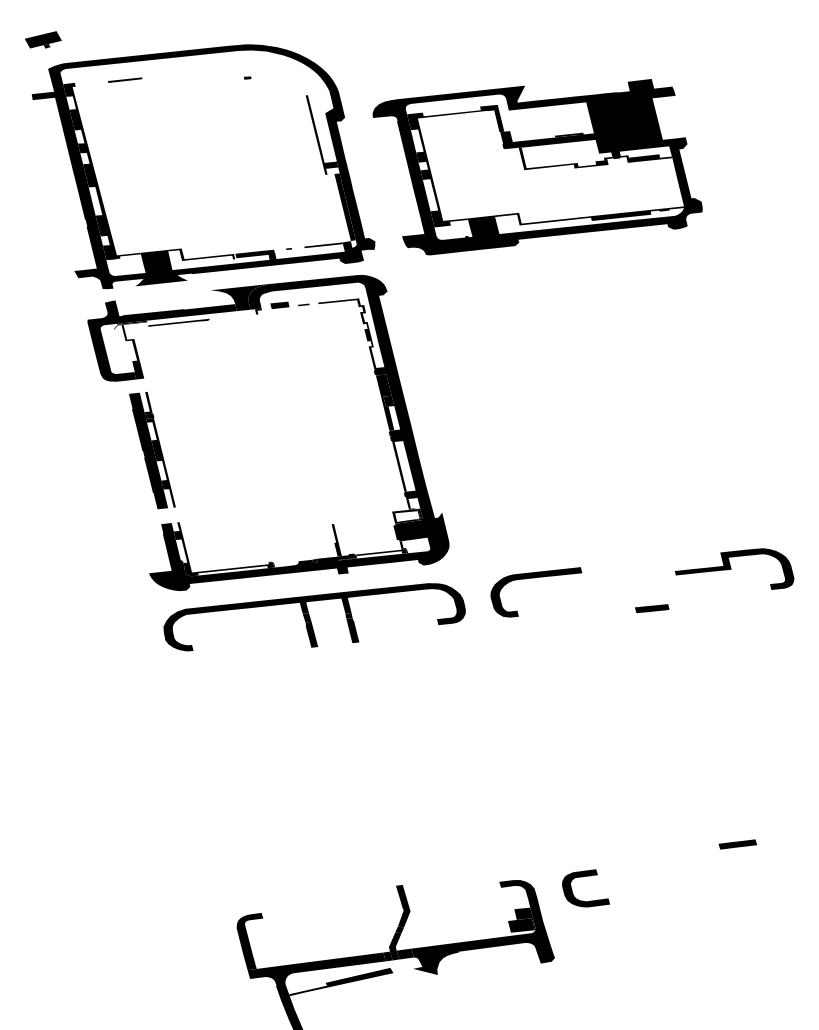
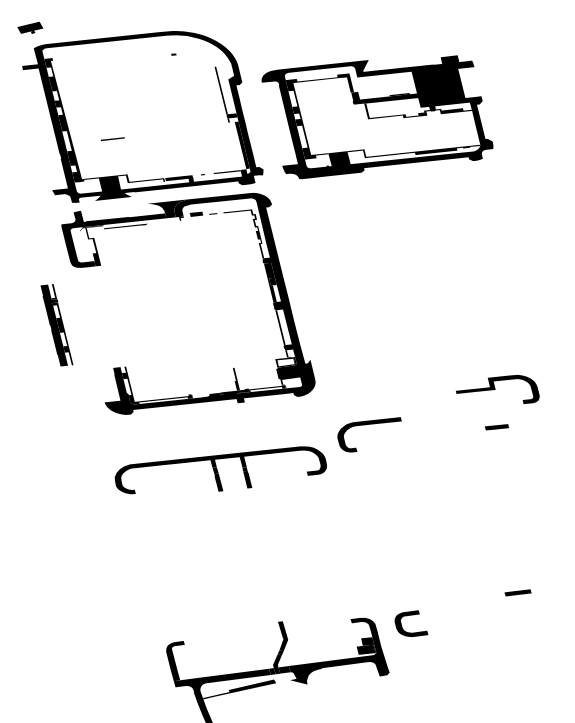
line: (124, 79) -> (112, 138), moved
part: (151, 450) -> (56, 325), moved
part: (734, 567) -> (497, 388), moved
part: (530, 579) -> (365, 425), moved
part: (651, 608) -> (496, 427), moved
part: (314, 617) -> (220, 470), moved

